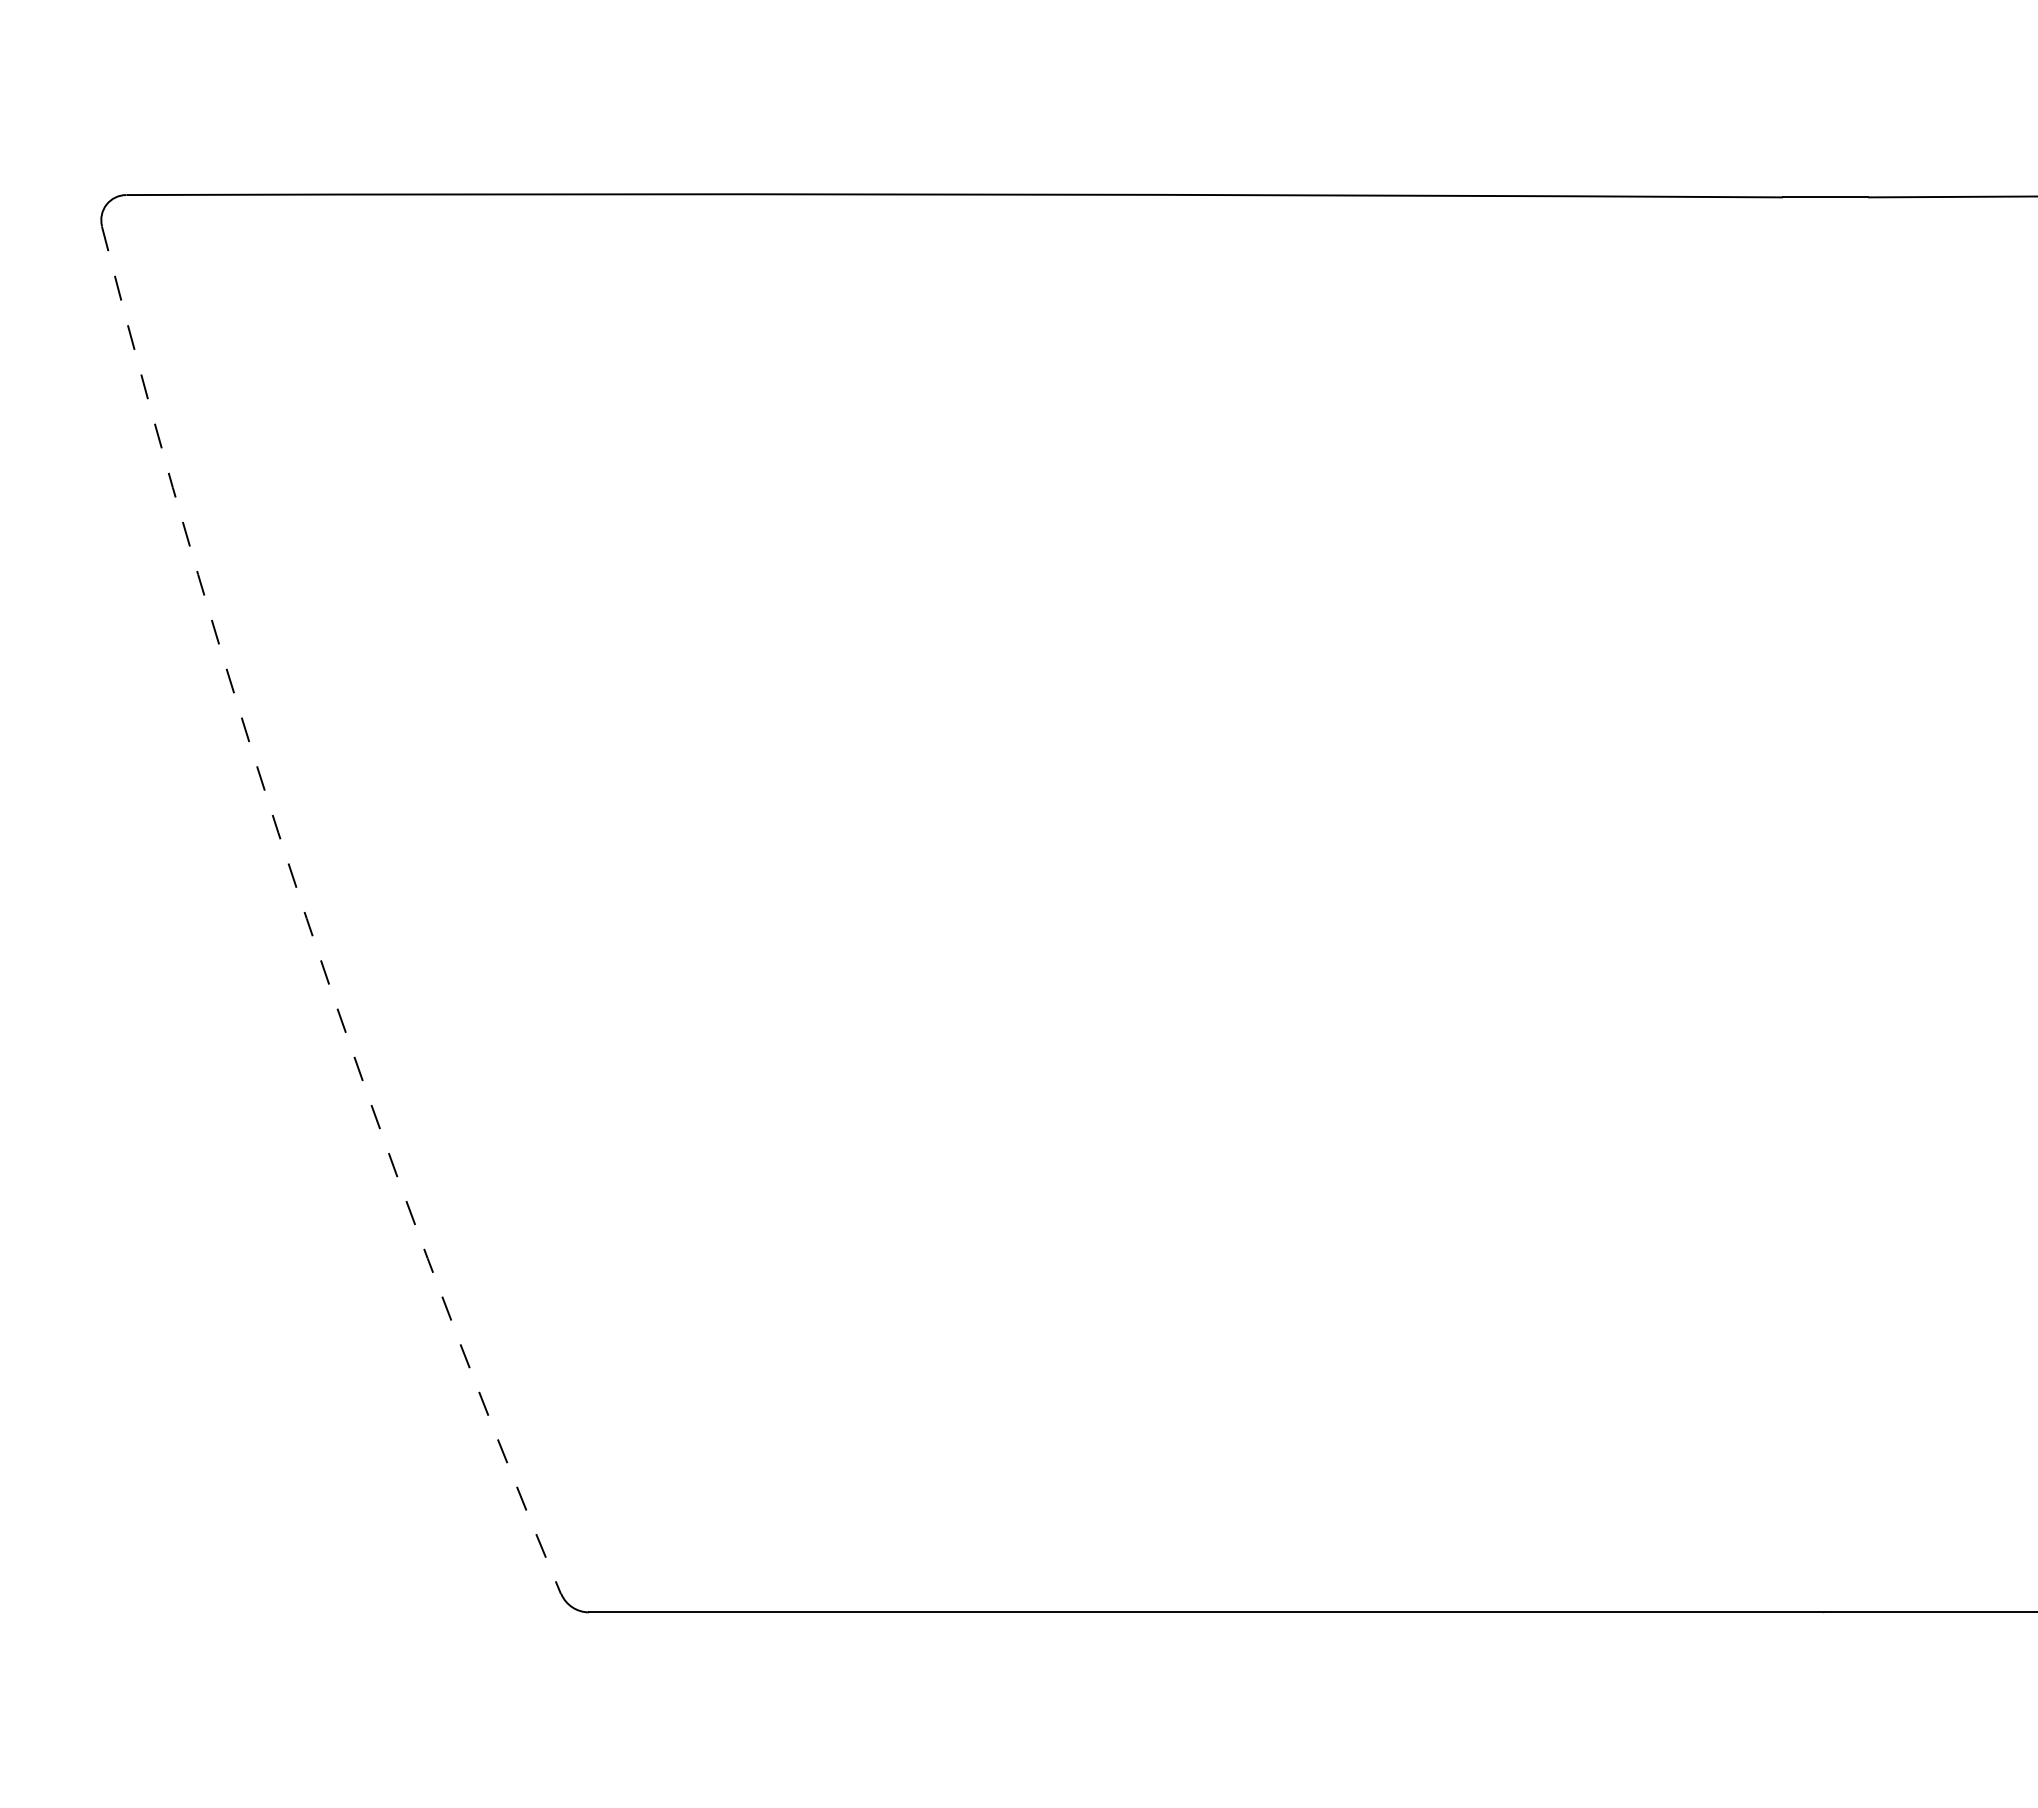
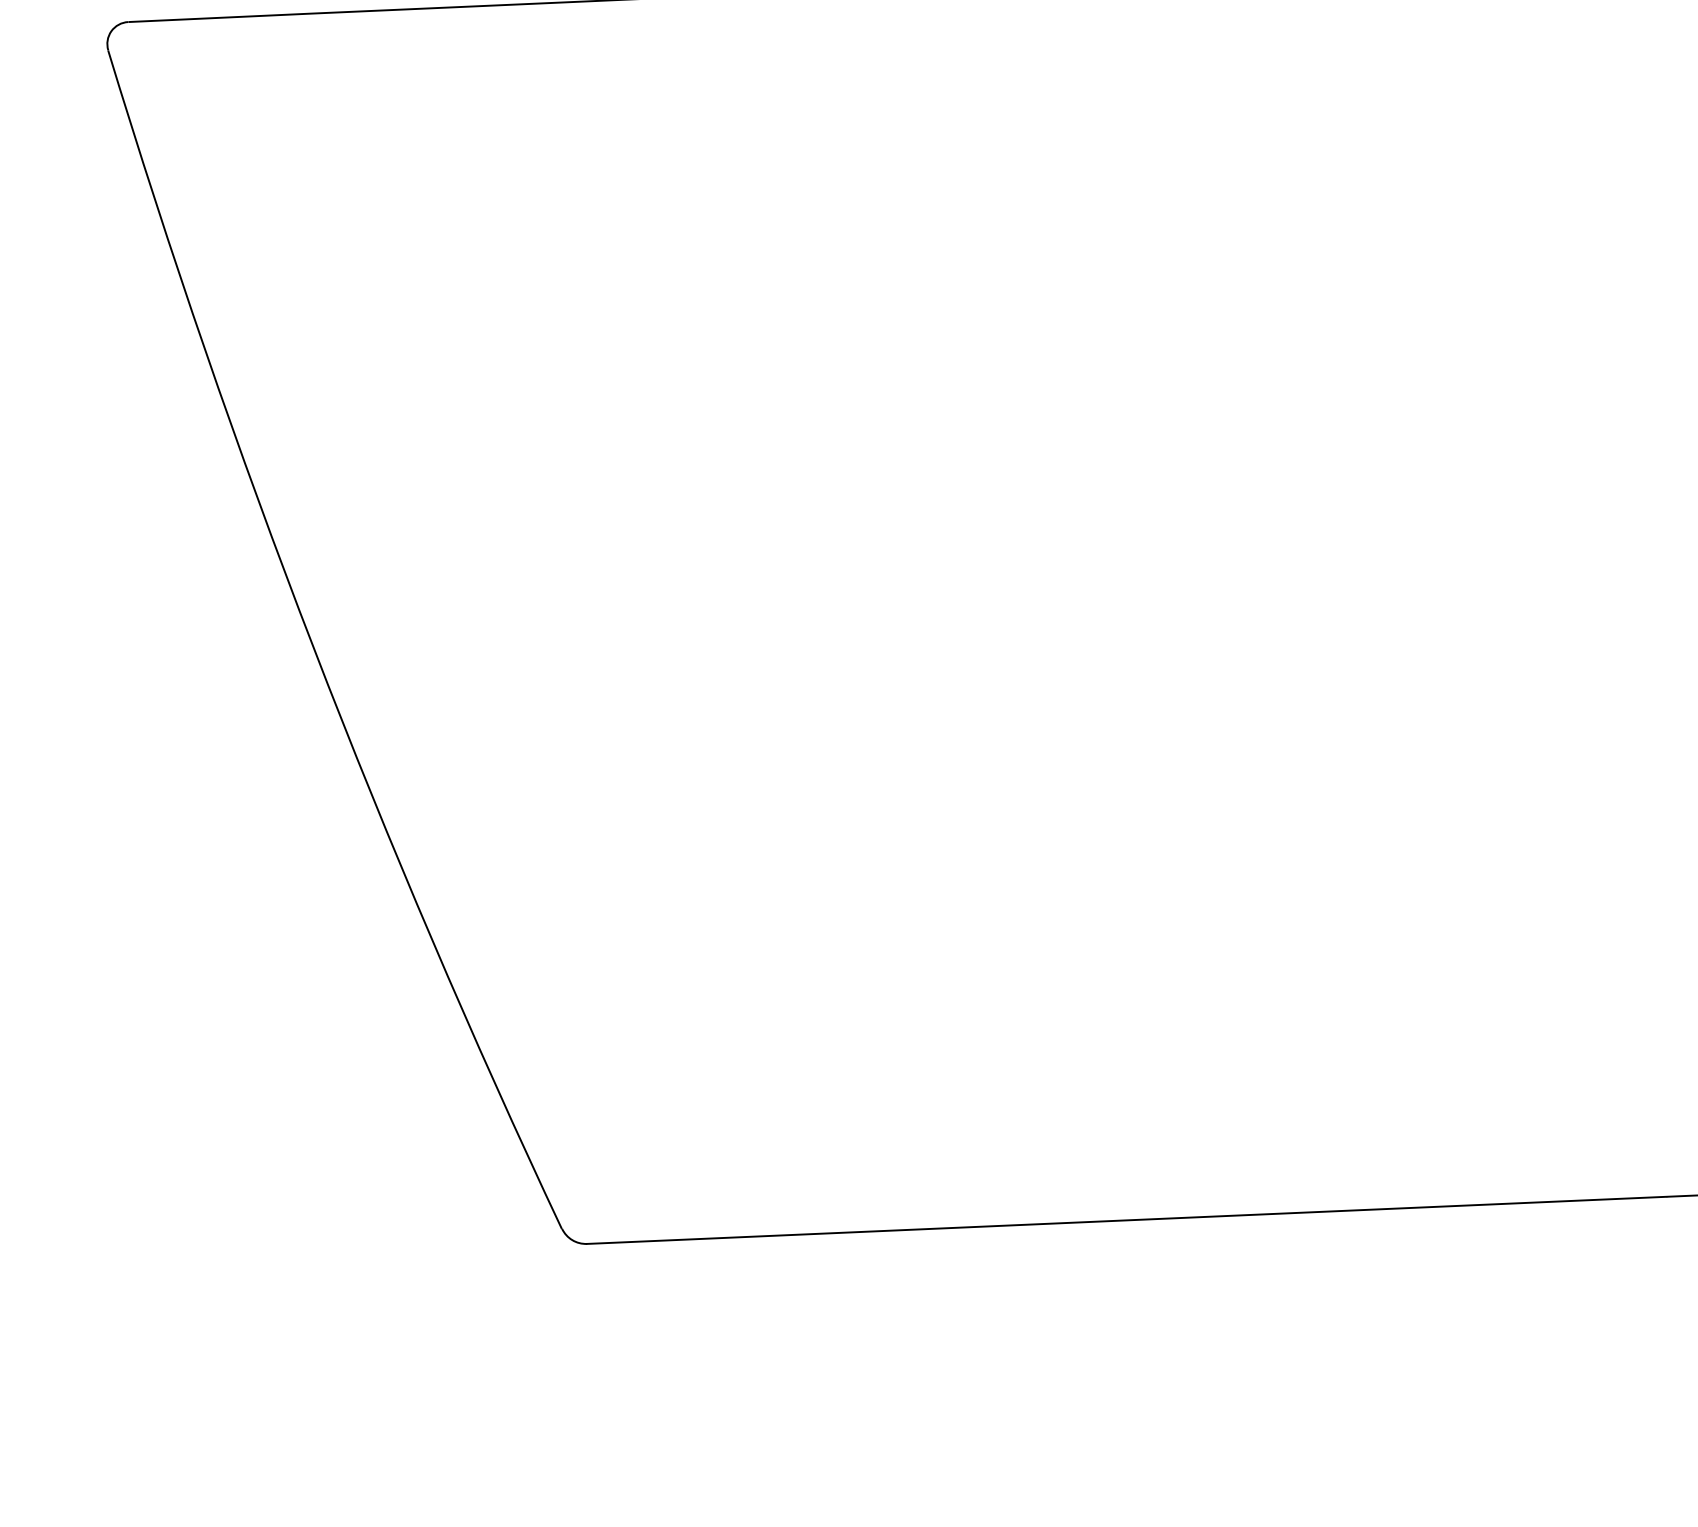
arc: (306, 918) -> (313, 647), dashed -> solid

